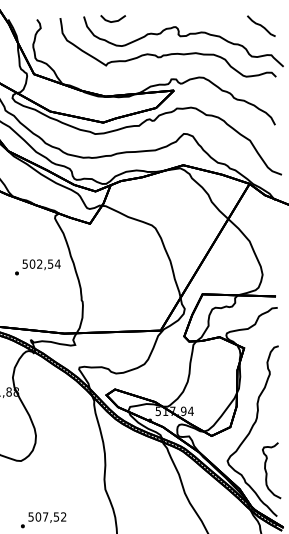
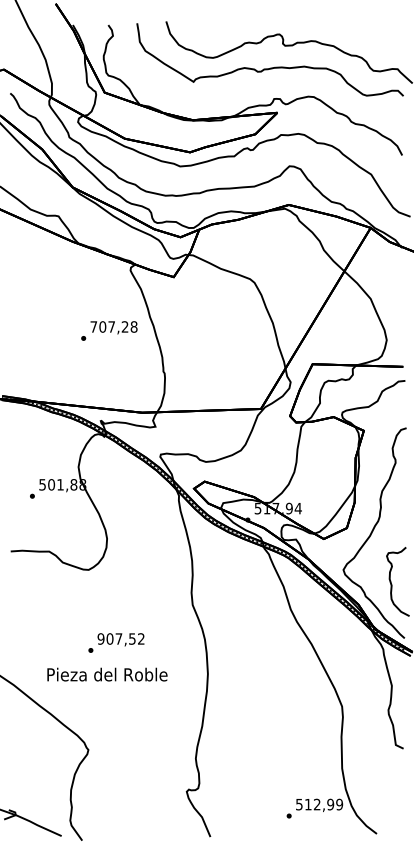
line: (113, 20) -> (202, 26), removed
curve: (260, 26) -> (384, 33), removed
text: (41, 263) -> (113, 326), 502,54 -> 707,28
text: (30, 516) -> (100, 638), 507,52 -> 907,52

